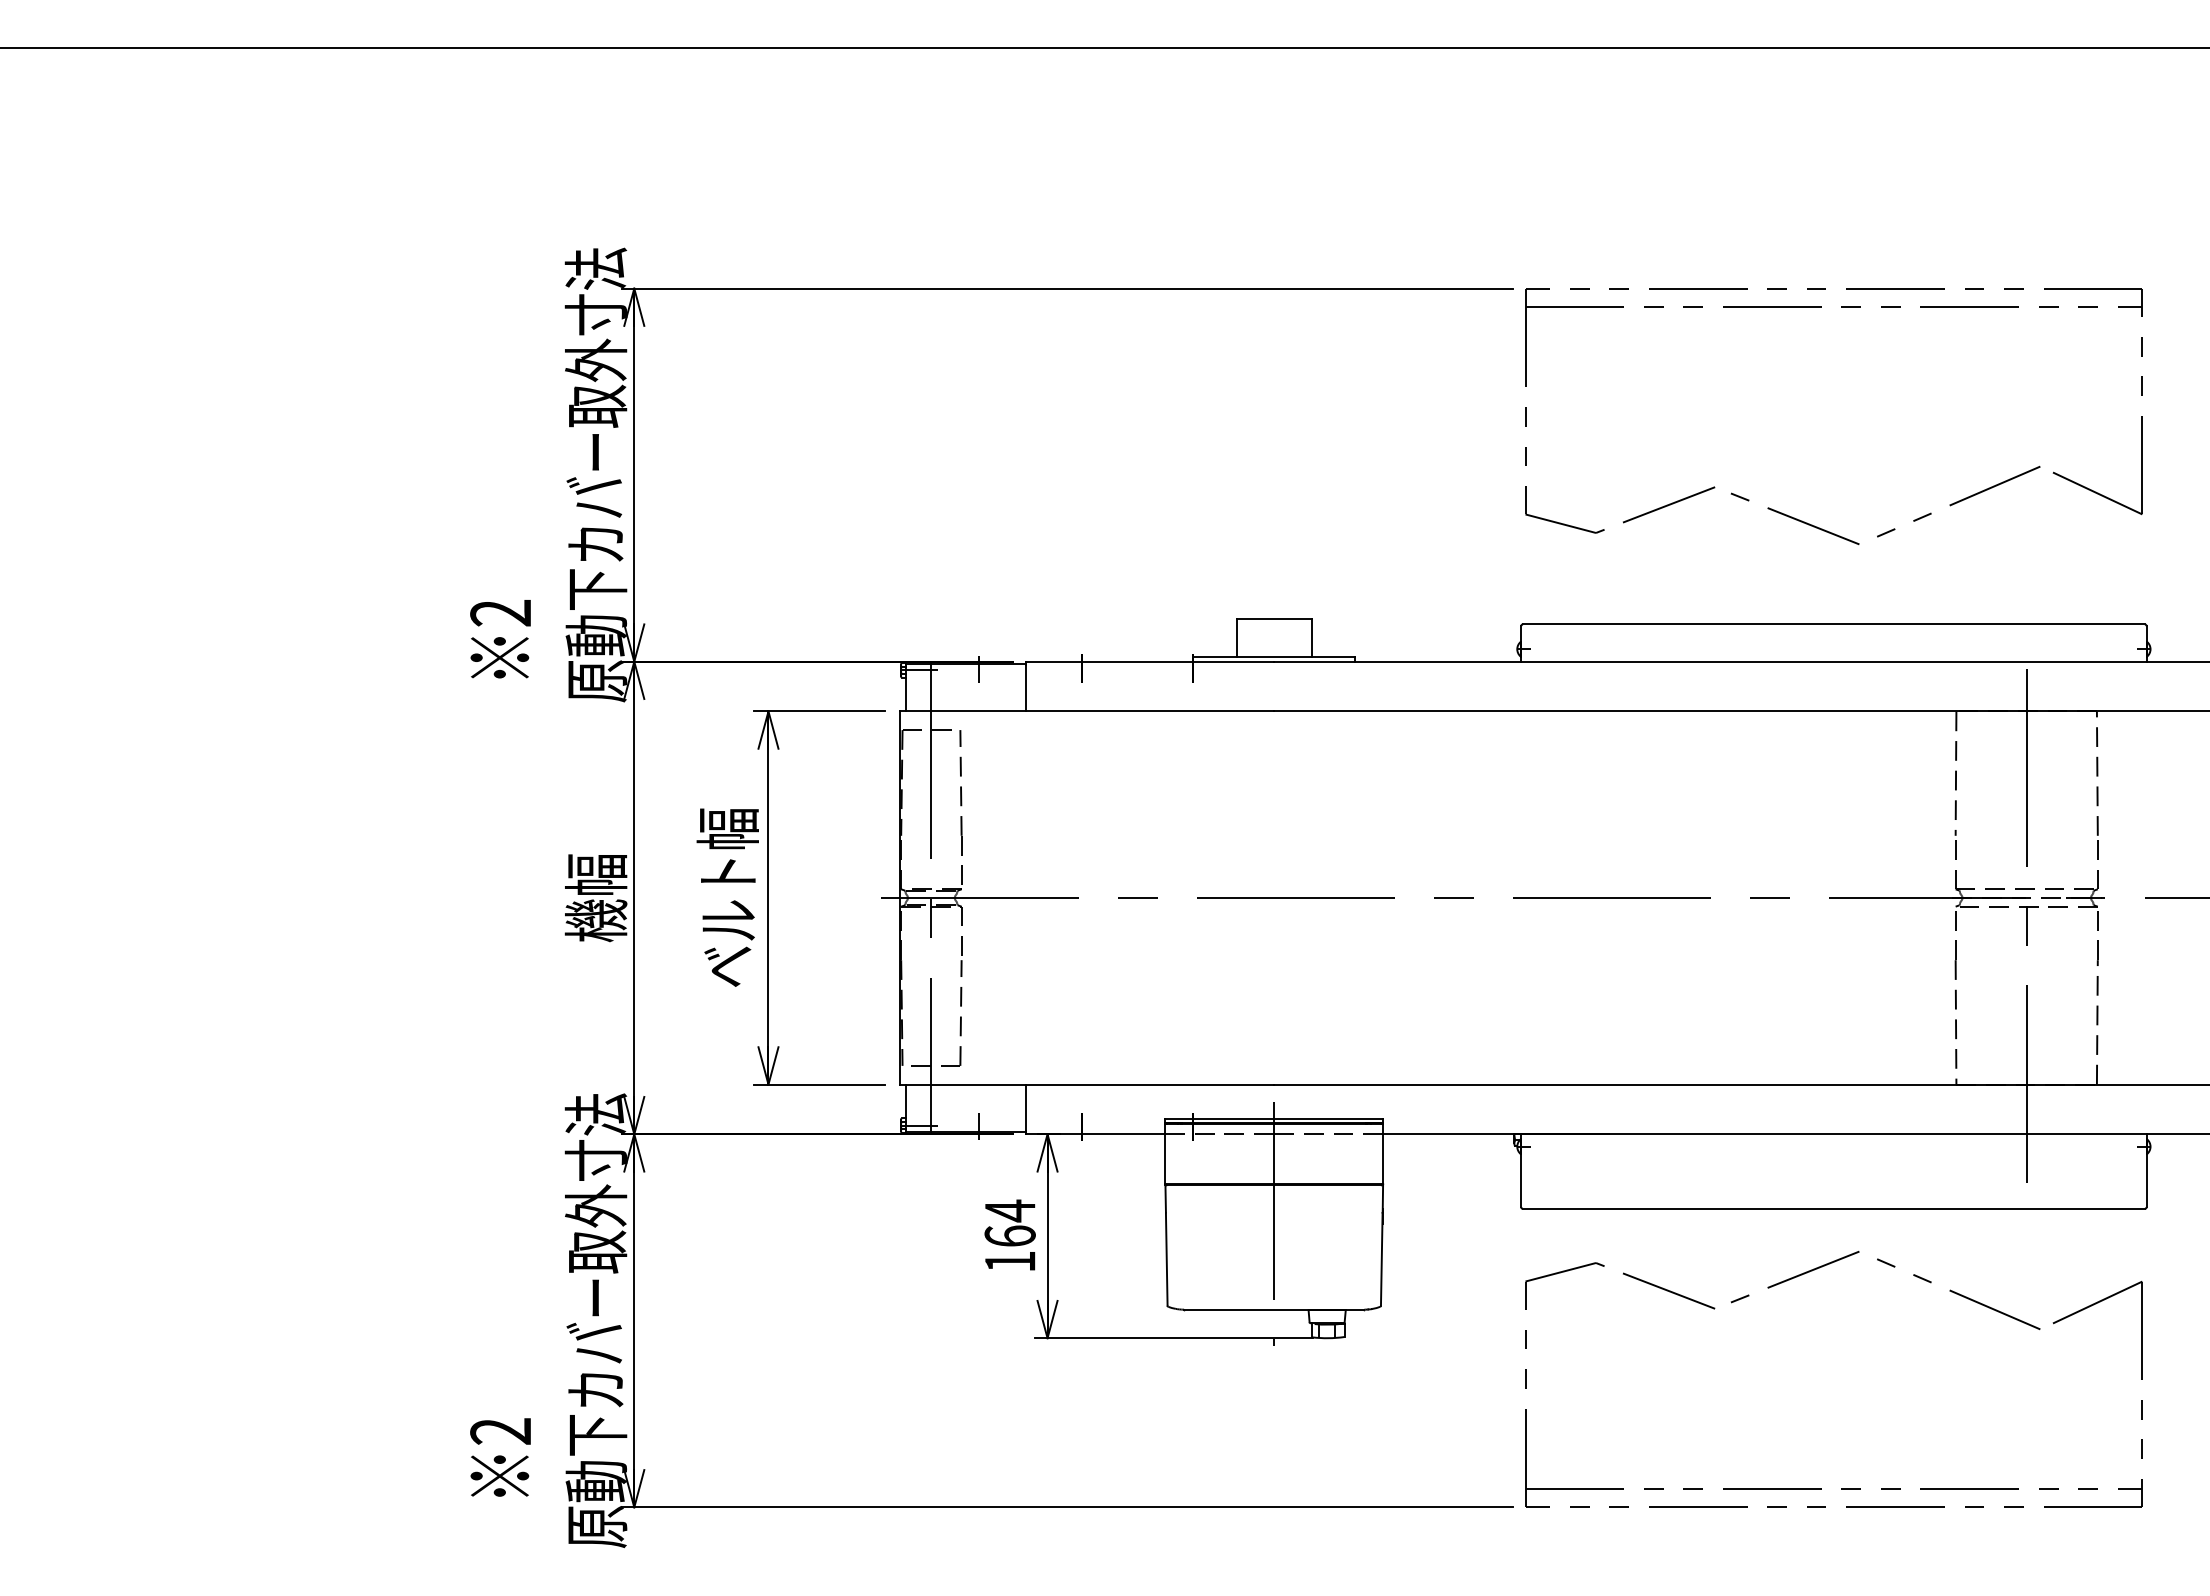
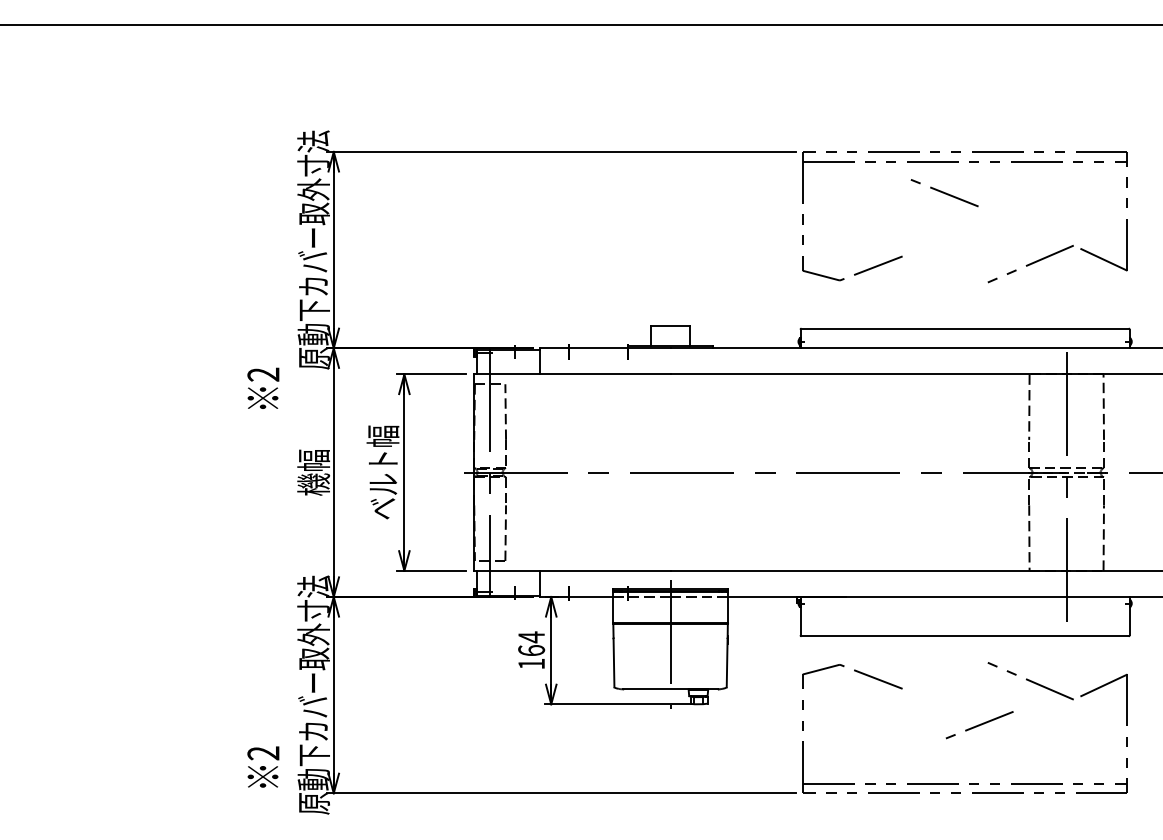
line: (1794, 519) -> (944, 193), moved
text: (500, 637) -> (263, 387), moved
line: (1794, 1277) -> (979, 725), moved

